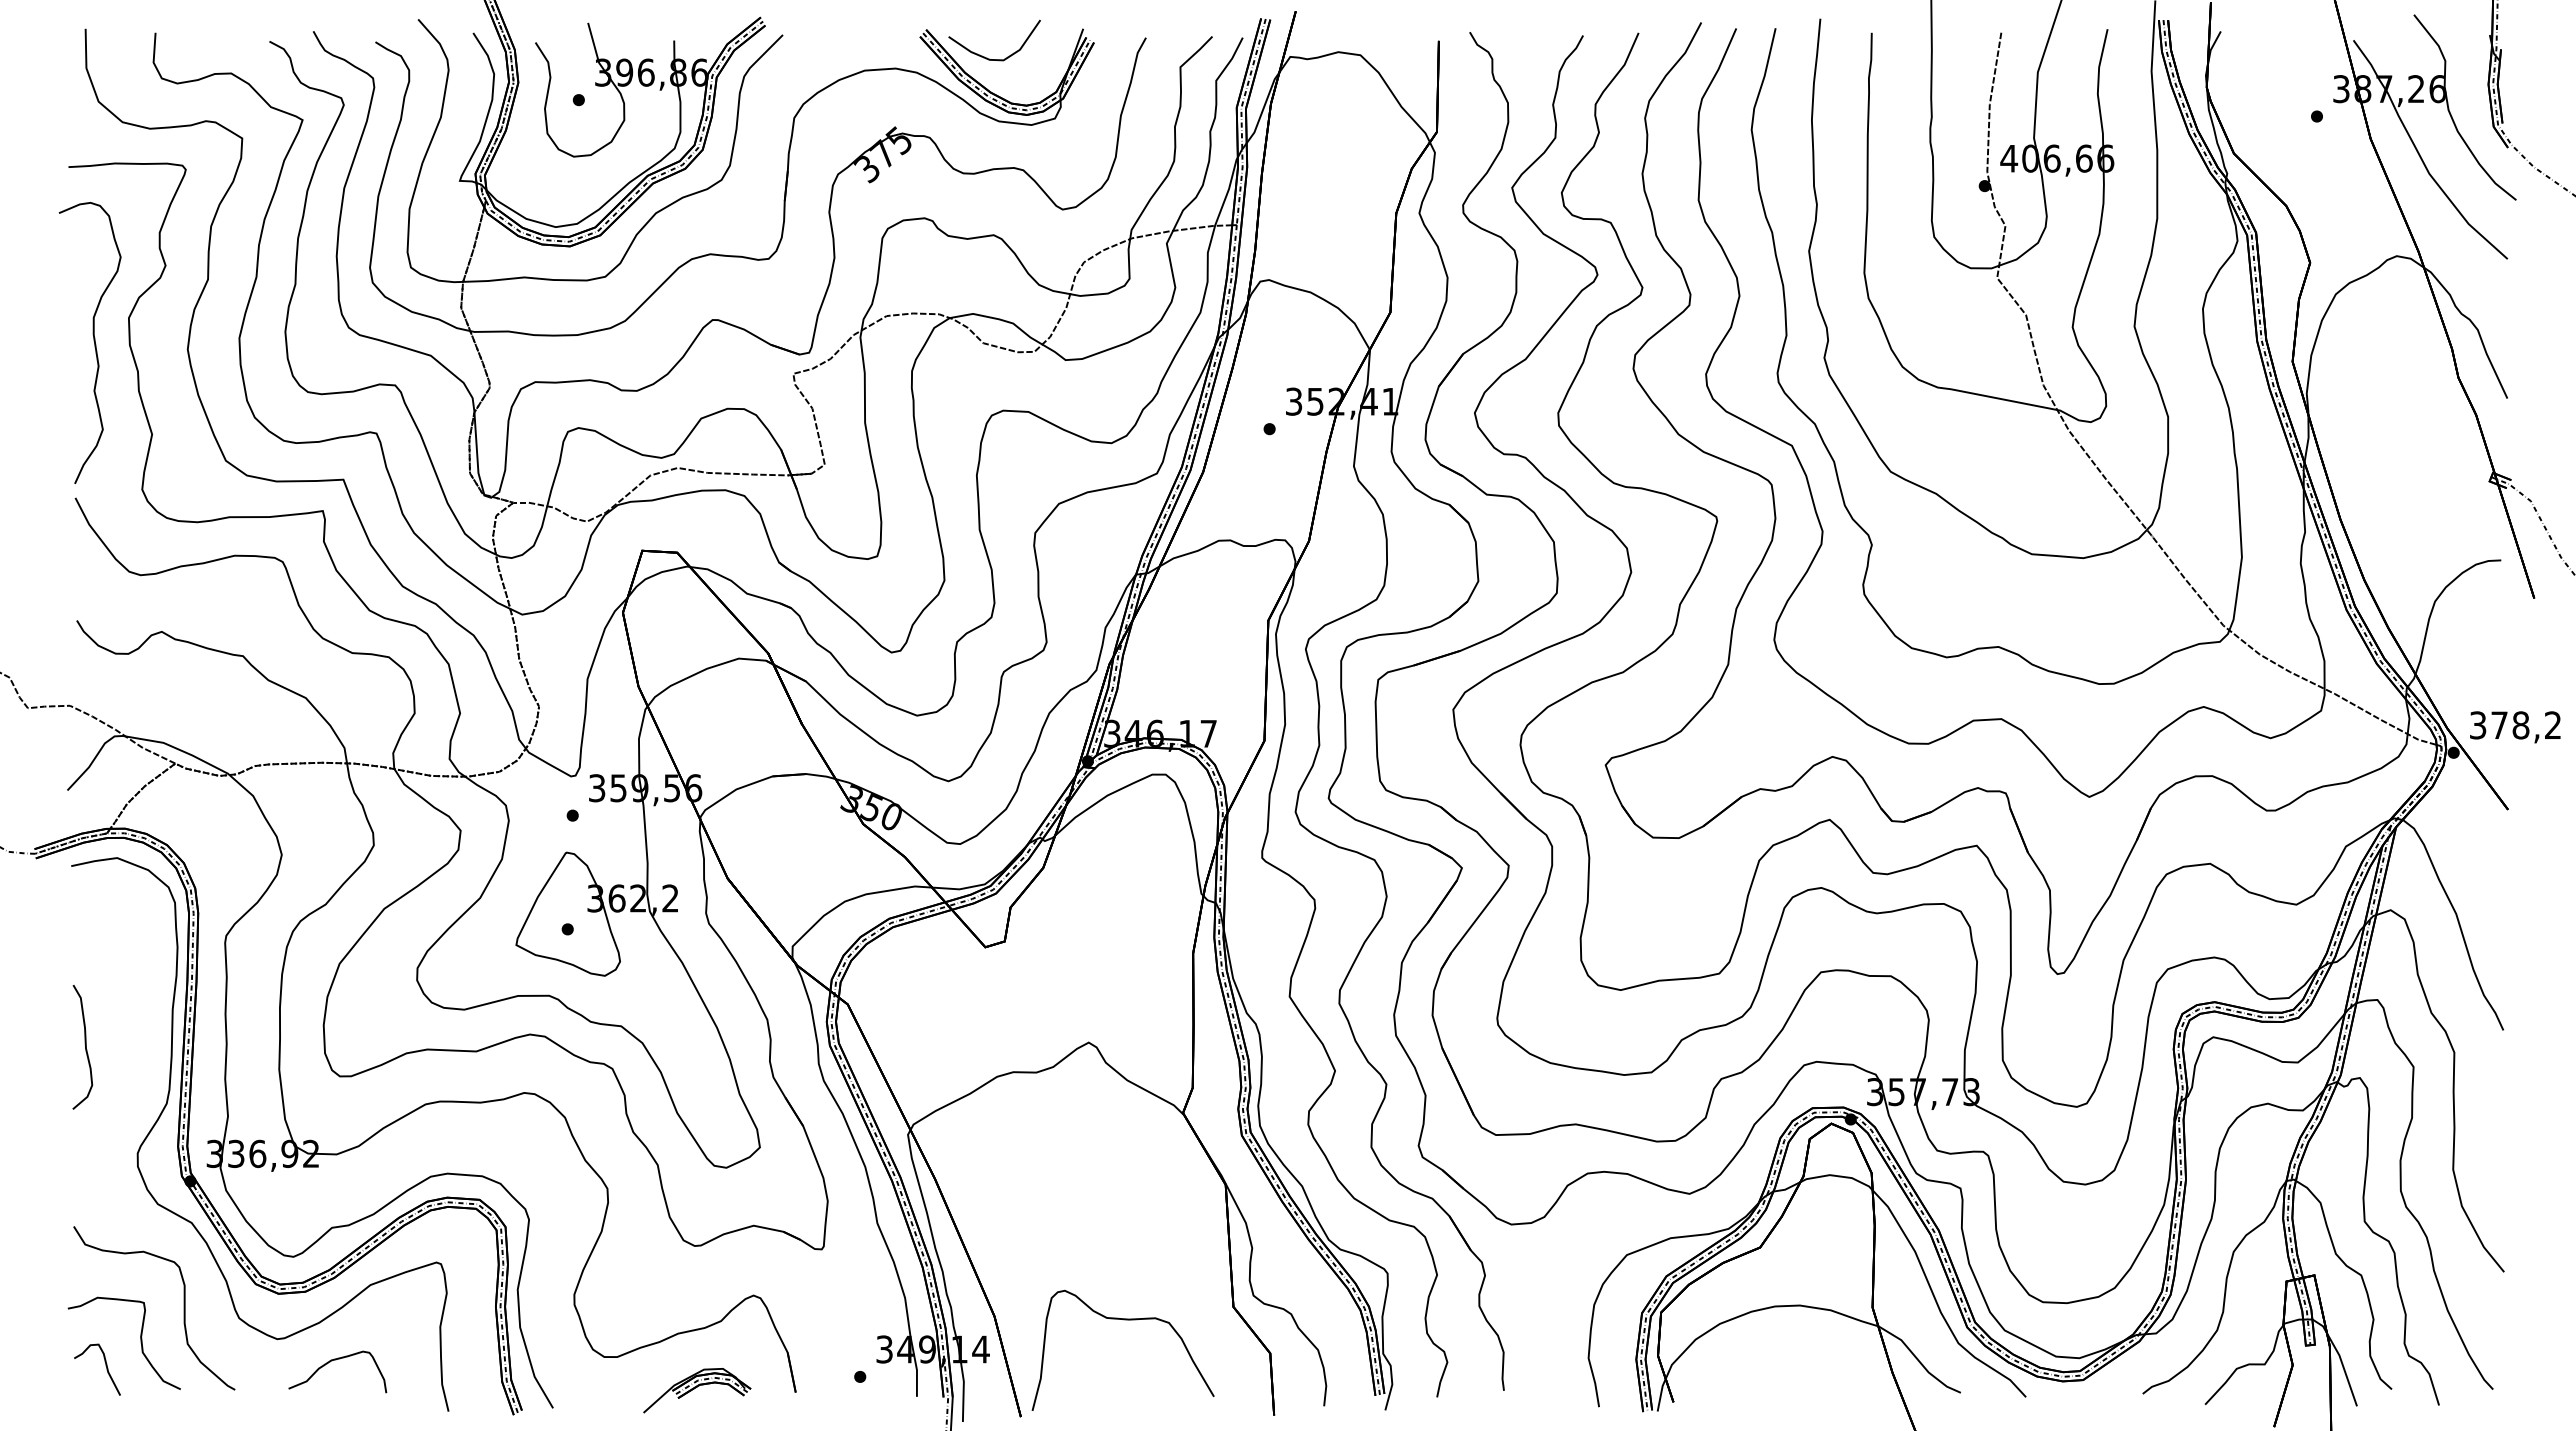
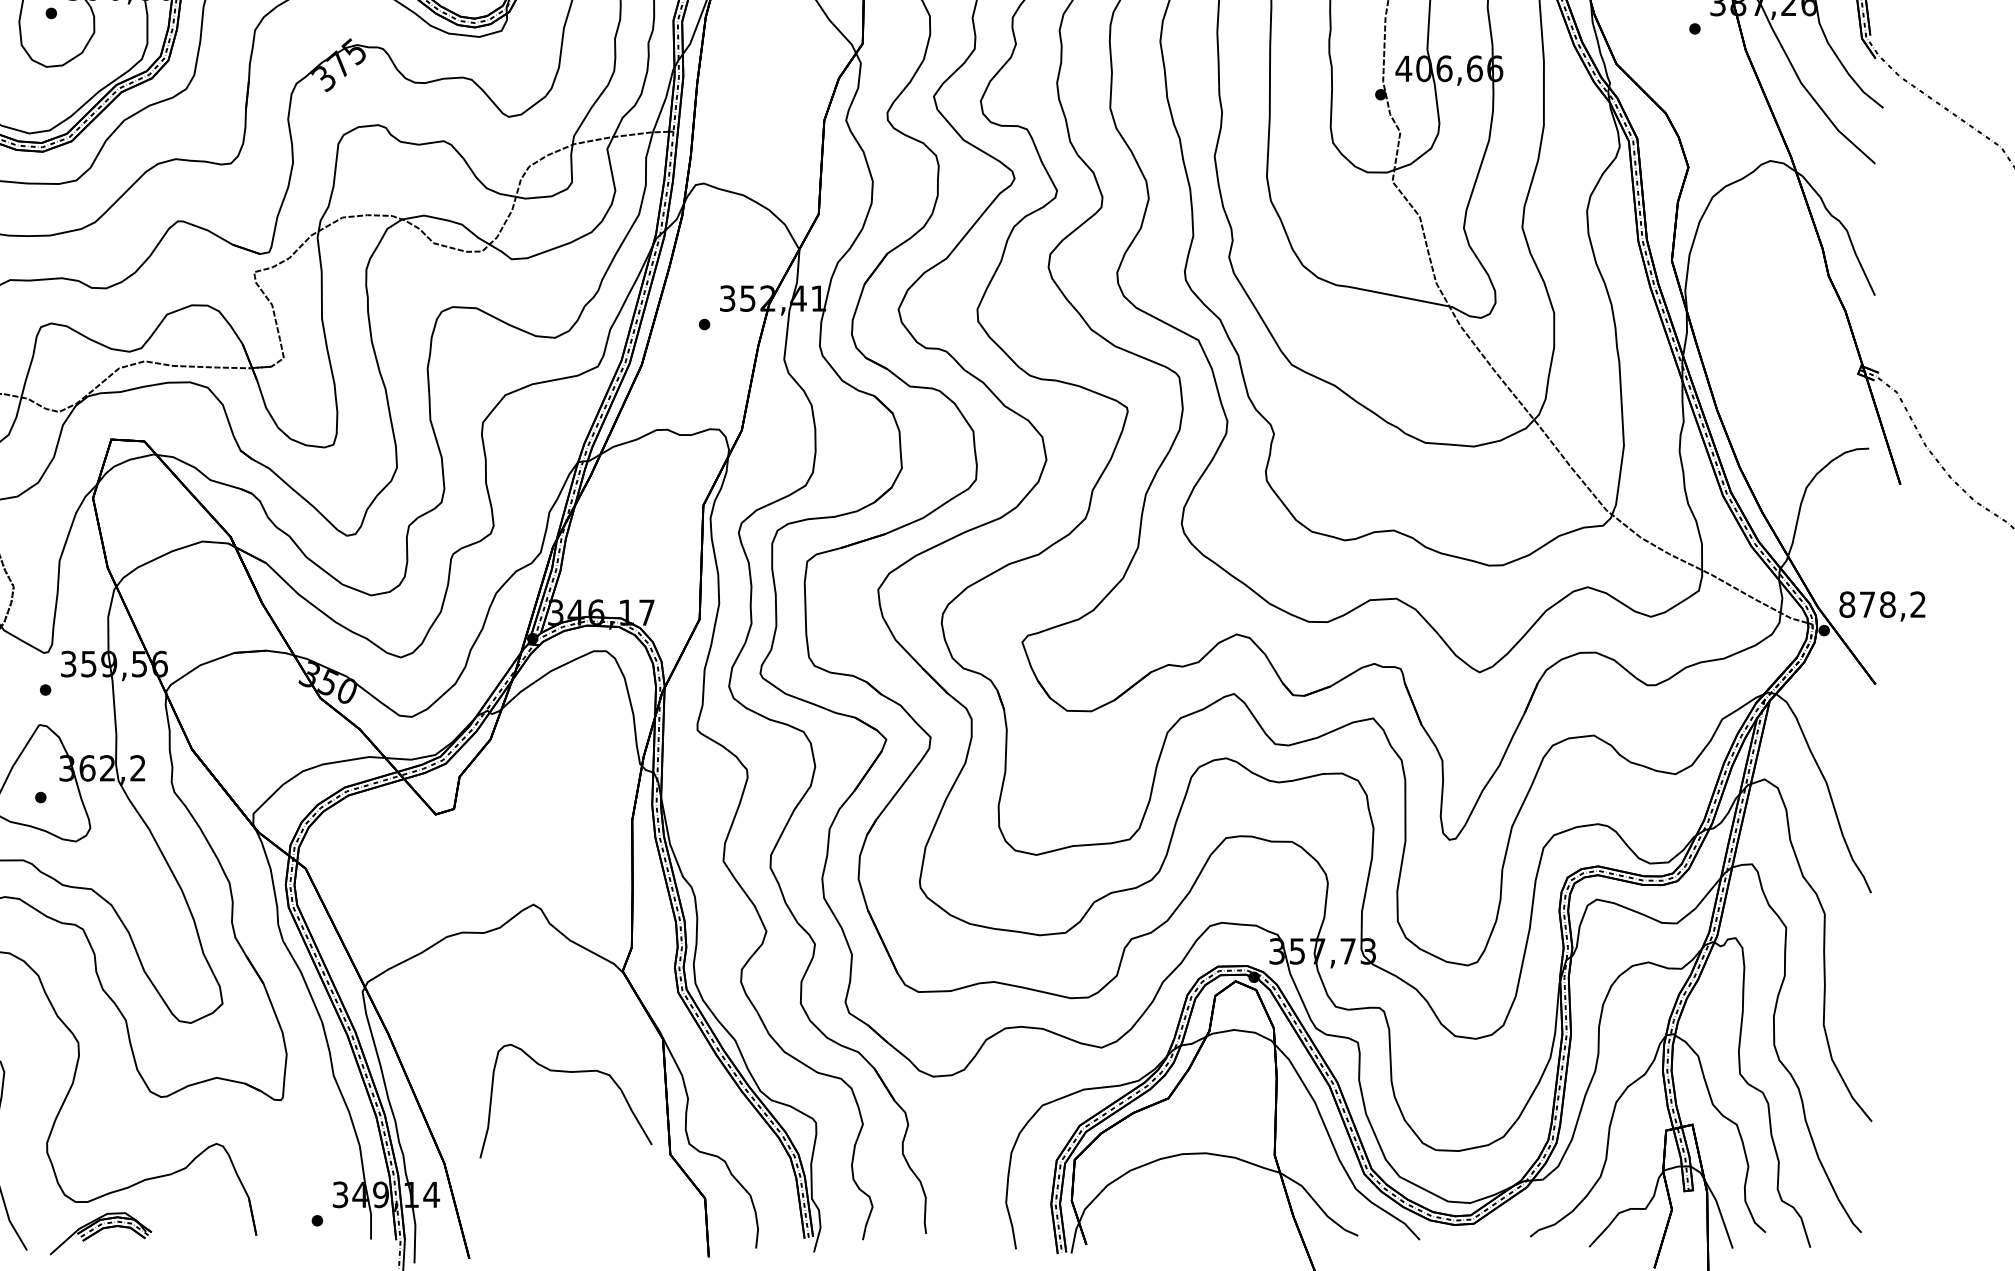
text: (2477, 725) -> (1846, 604), 378,2 -> 878,2
curve: (1123, 1320) -> (566, 1072), moved
part: (697, 1390) -> (101, 1233), moved

